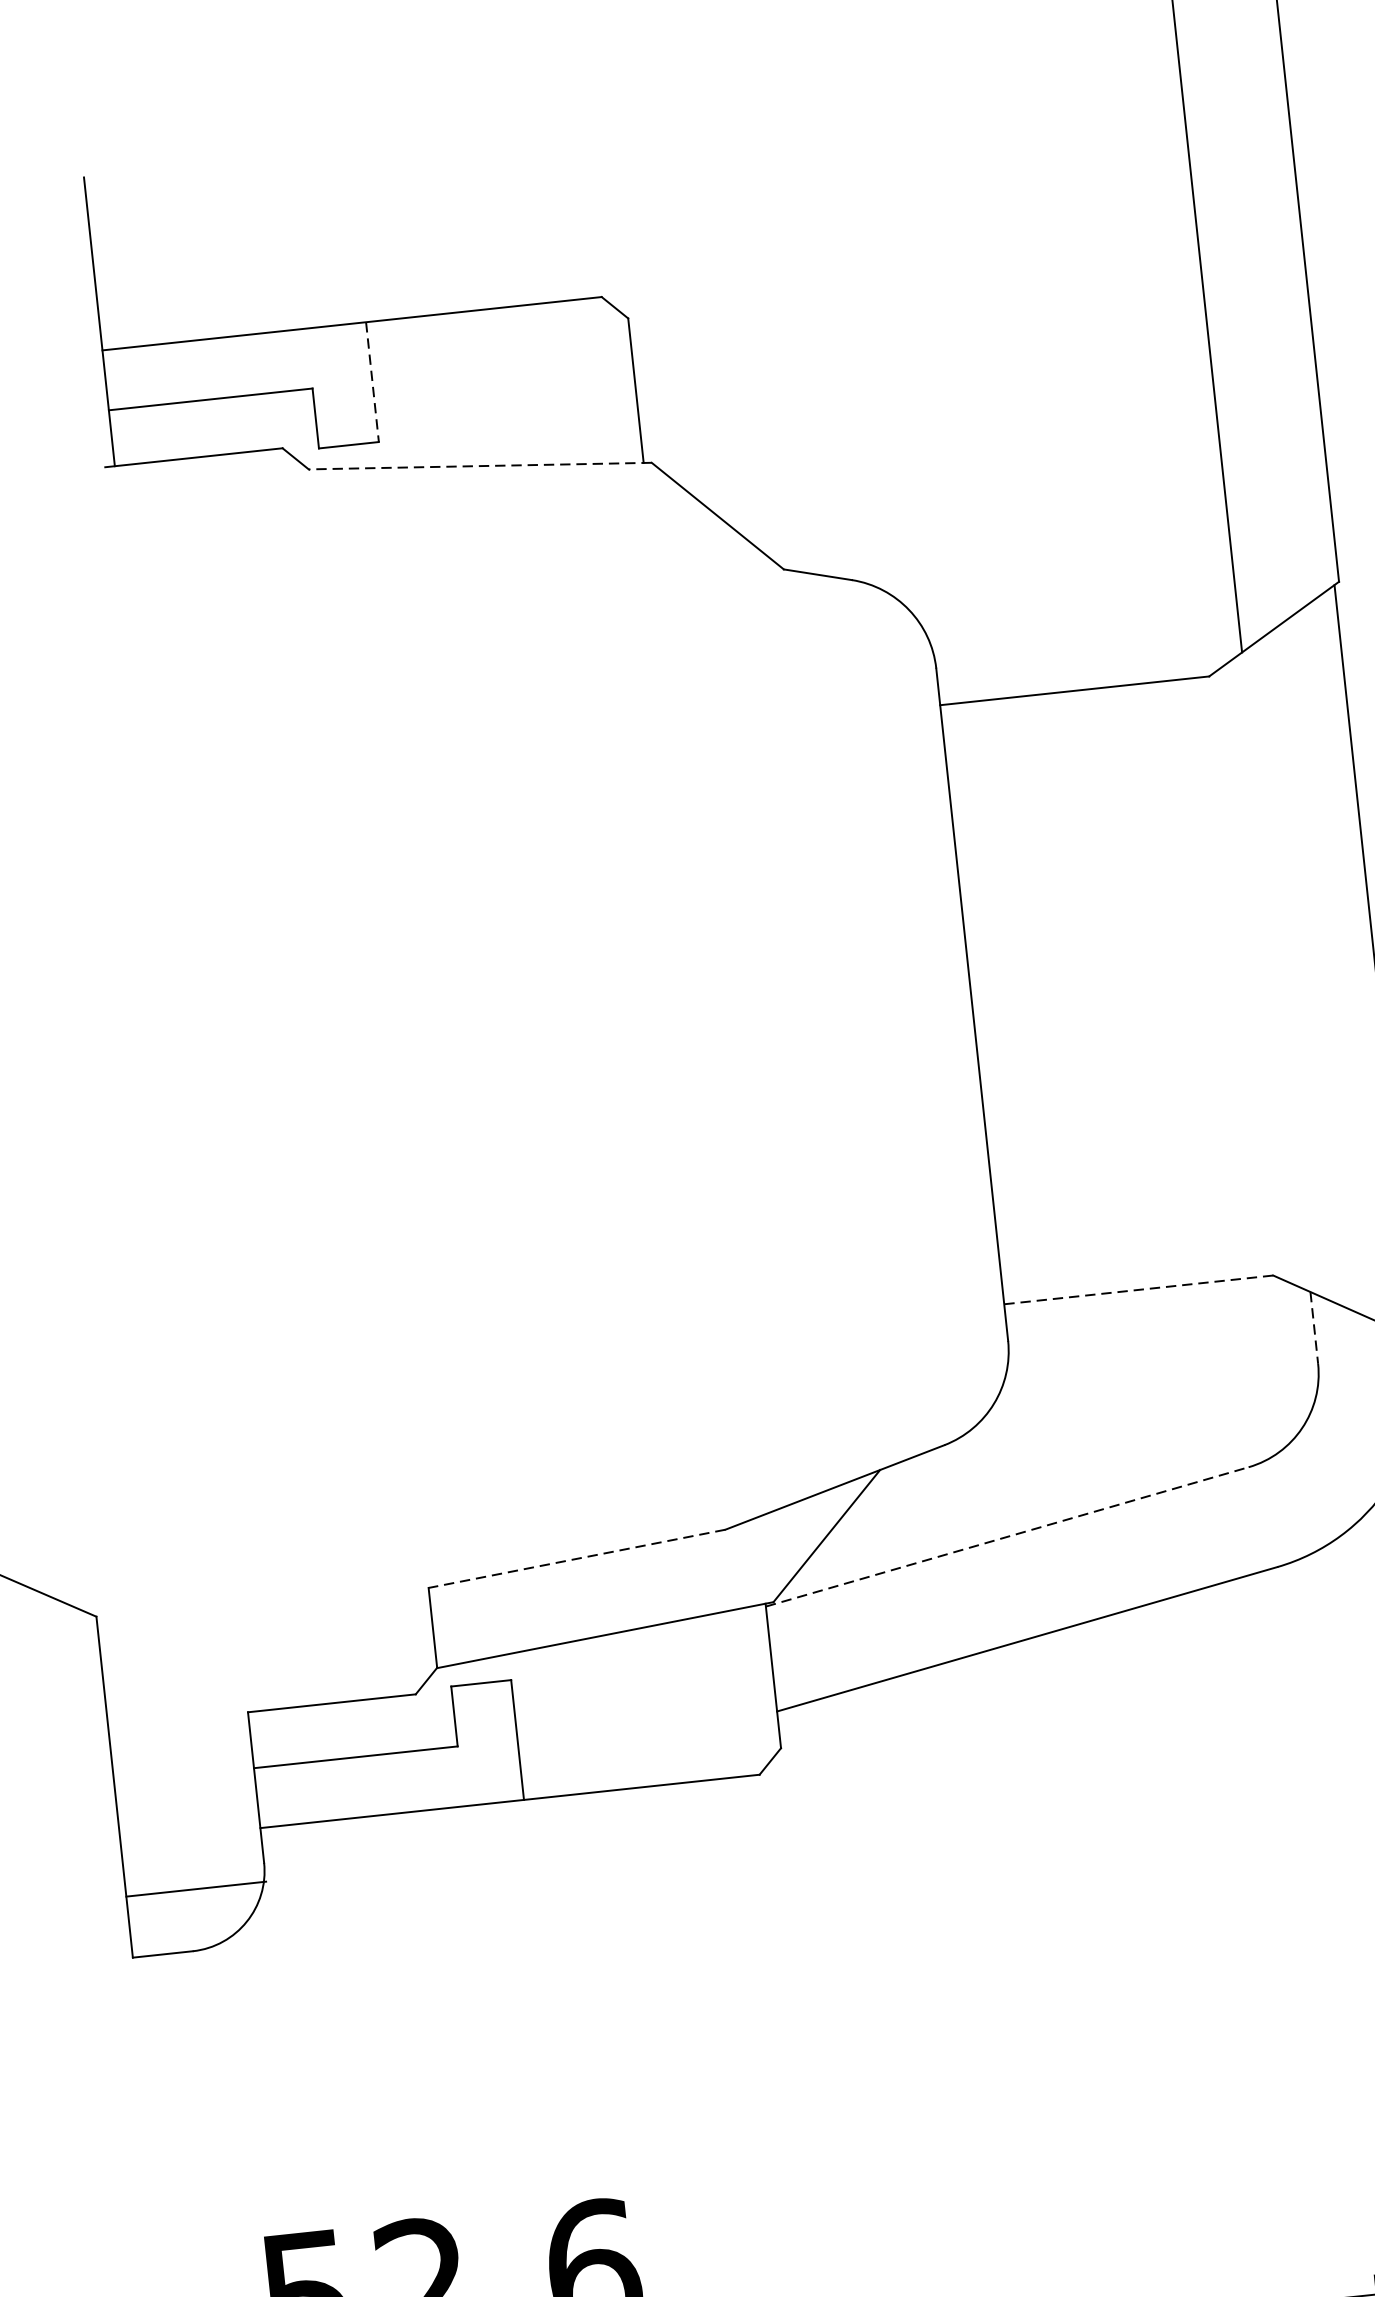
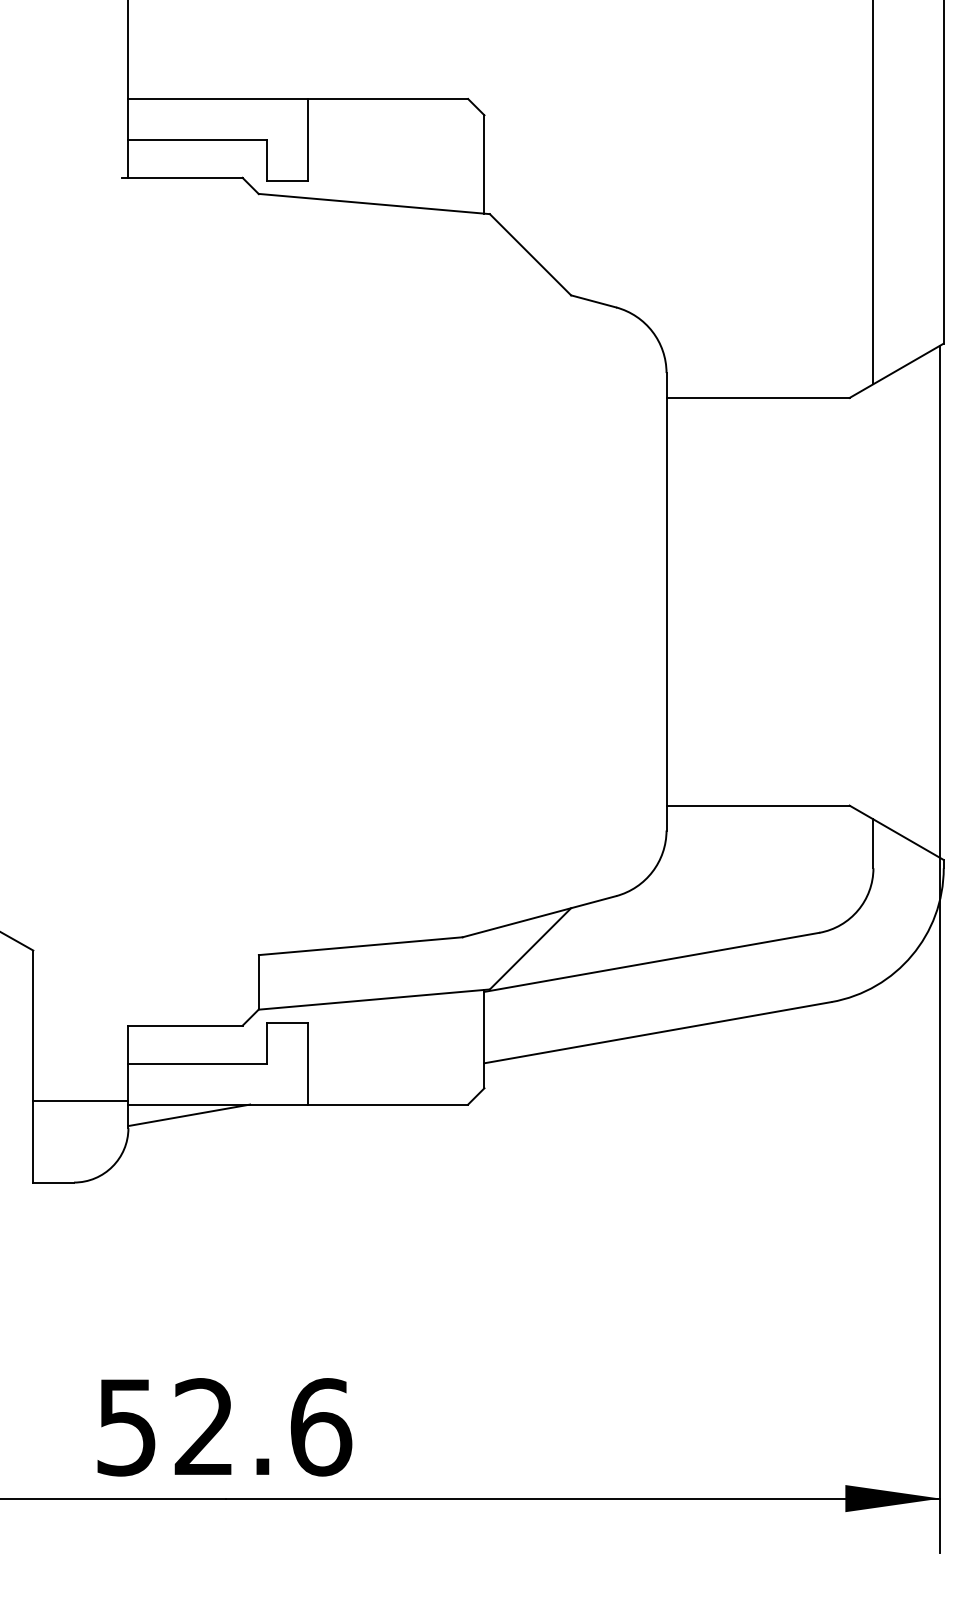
line: (371, 381) -> (307, 139), dashed -> solid
line: (480, 466) -> (374, 204), dashed -> solid
line: (1139, 1289) -> (758, 805), dashed -> solid
line: (1314, 1328) -> (873, 844), dashed -> solid
line: (1006, 1537) -> (651, 962), dashed -> solid
line: (576, 1559) -> (360, 946), dashed -> solid
line: (351, 1834) -> (189, 1115), added
line: (195, 1889) -> (80, 1101), moved

